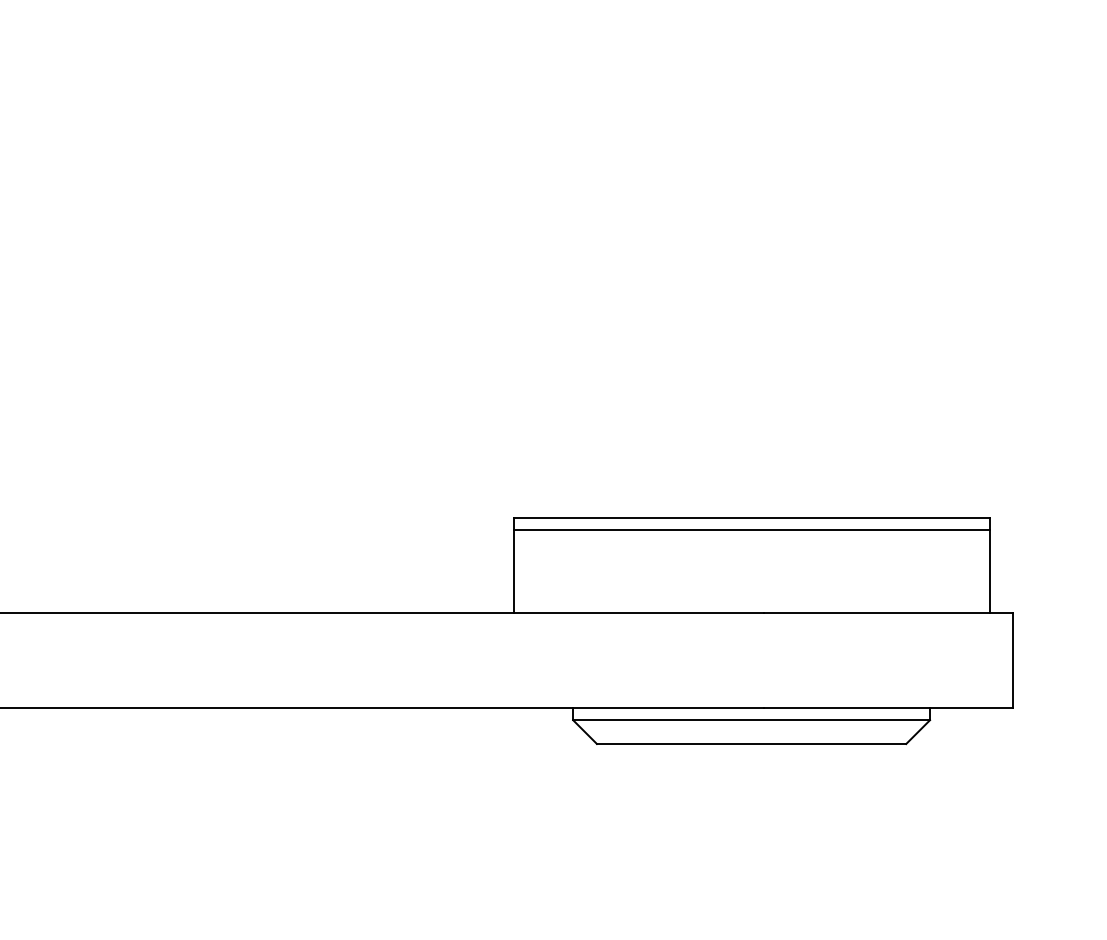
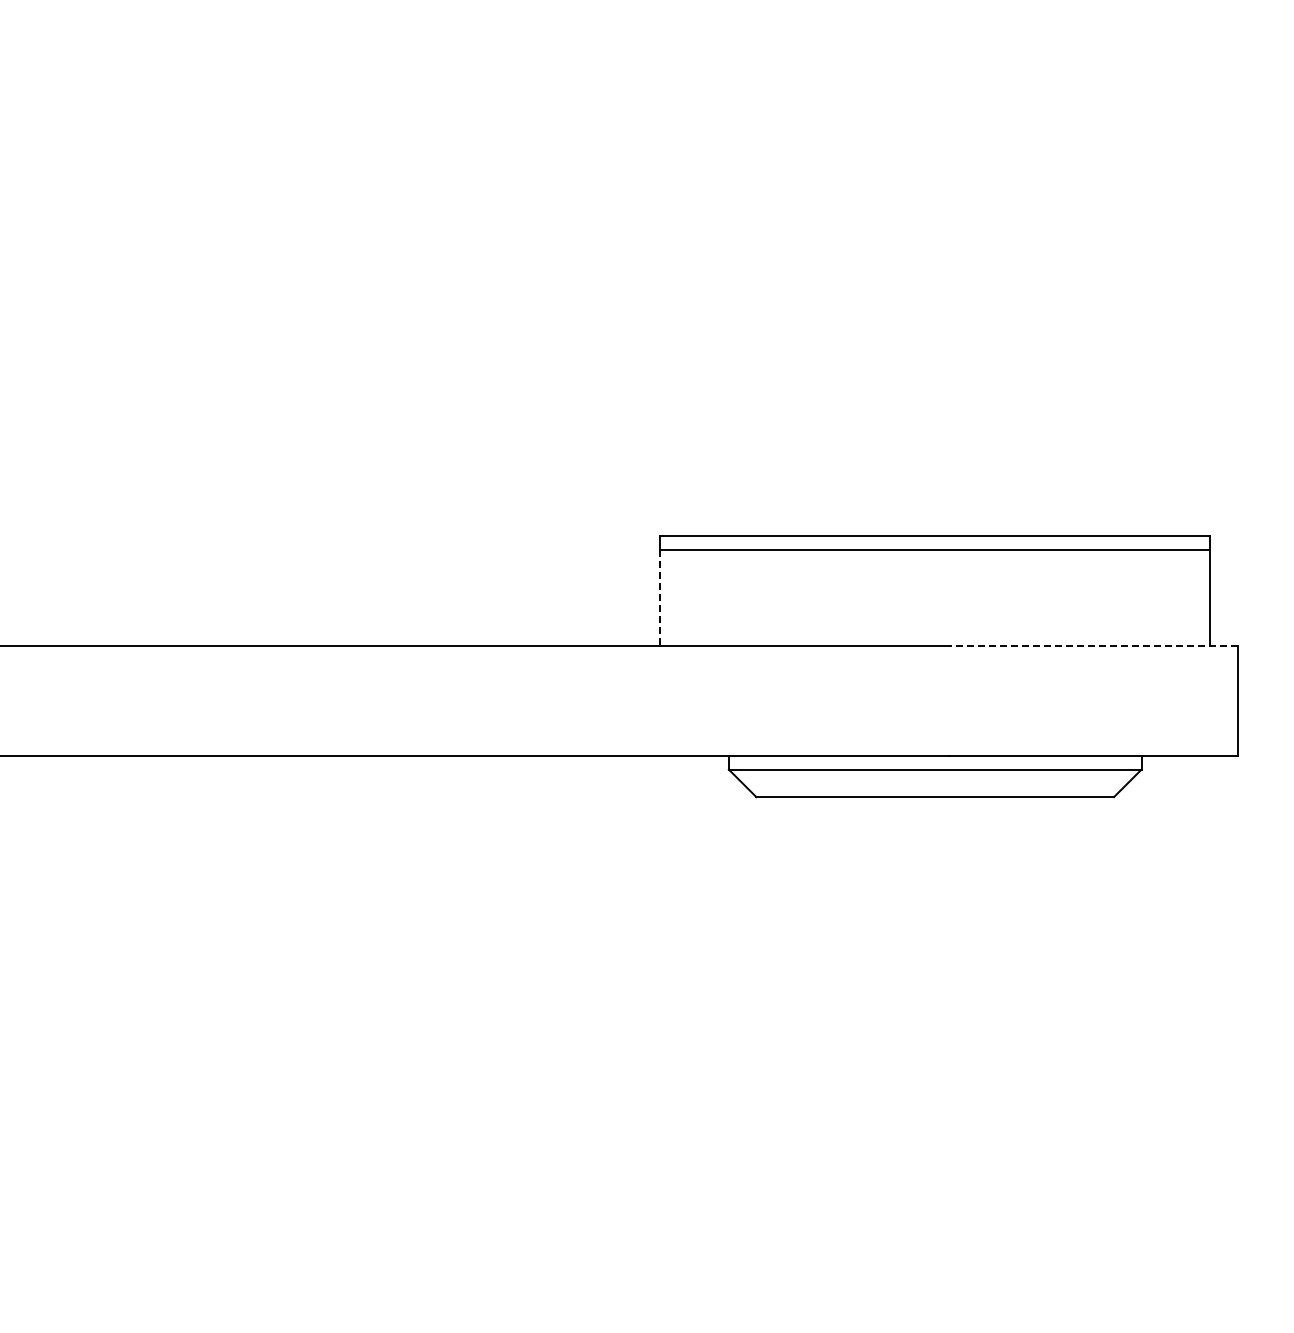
line: (513, 572) -> (660, 598), solid -> dashed
line: (887, 612) -> (1092, 645), solid -> dashed

